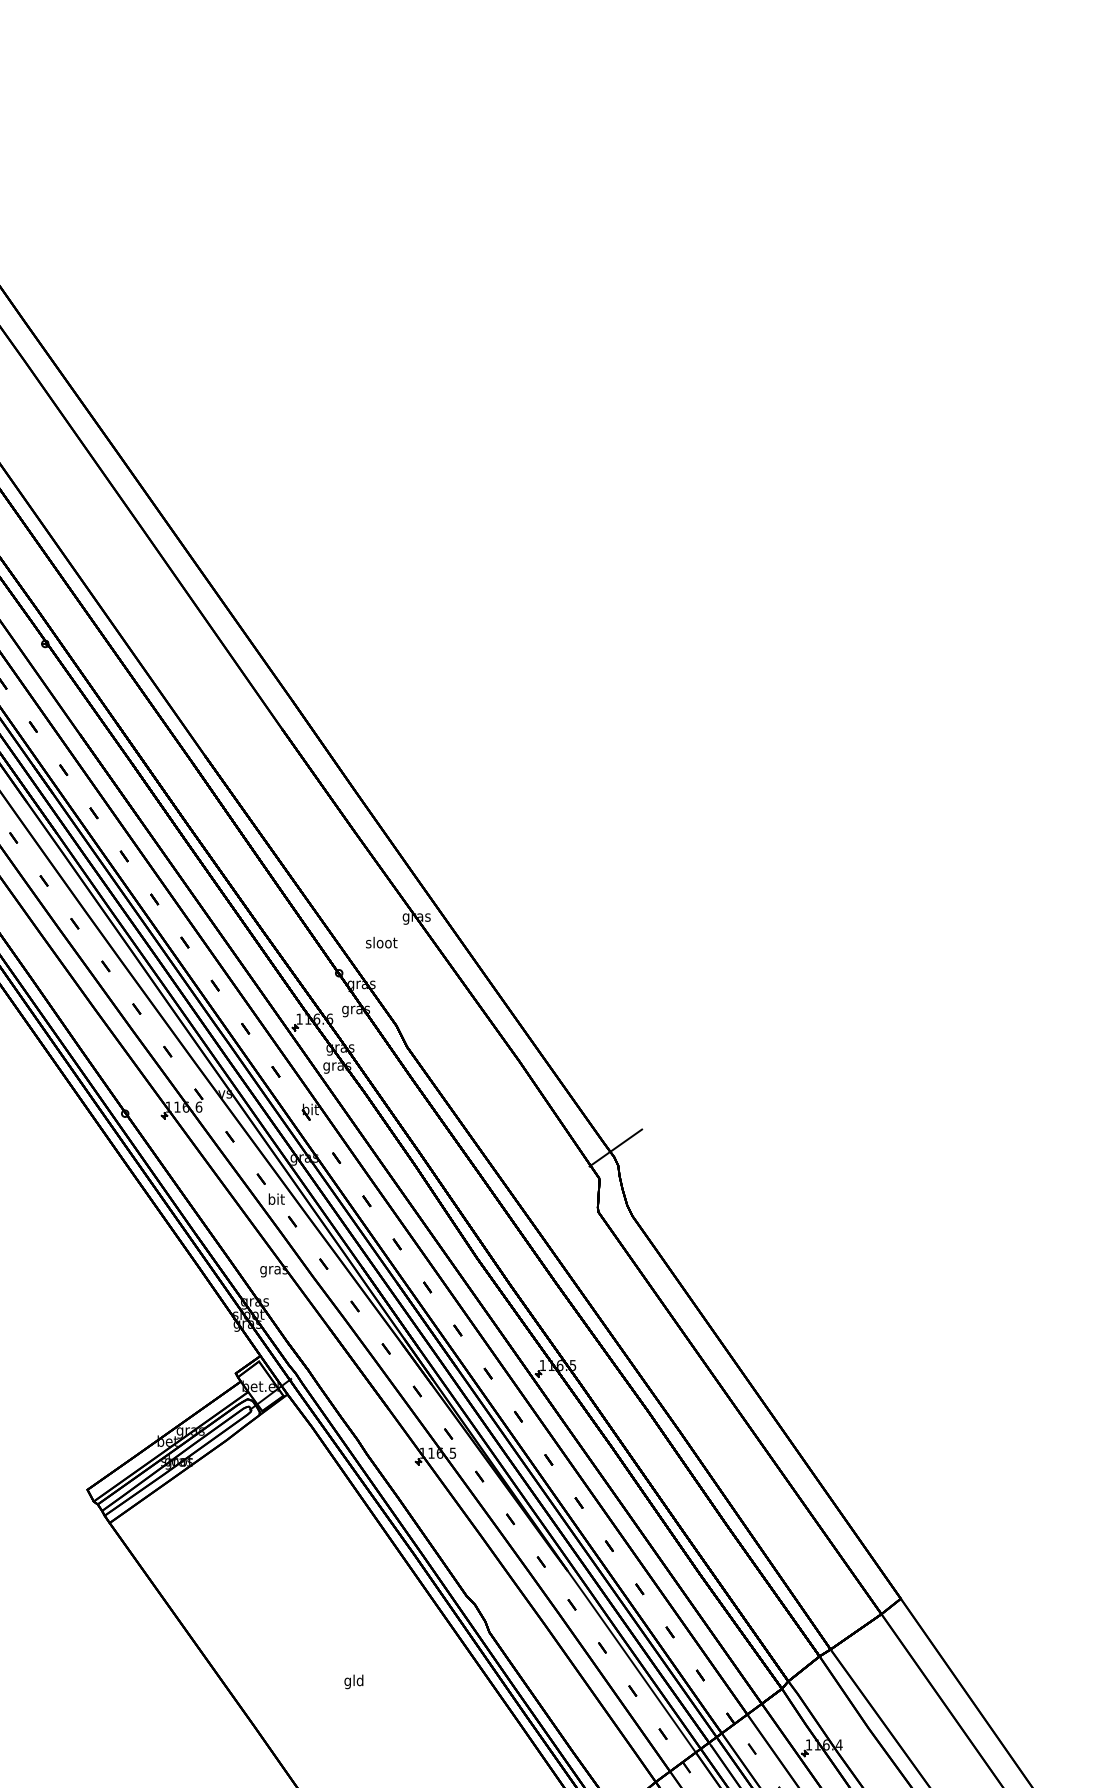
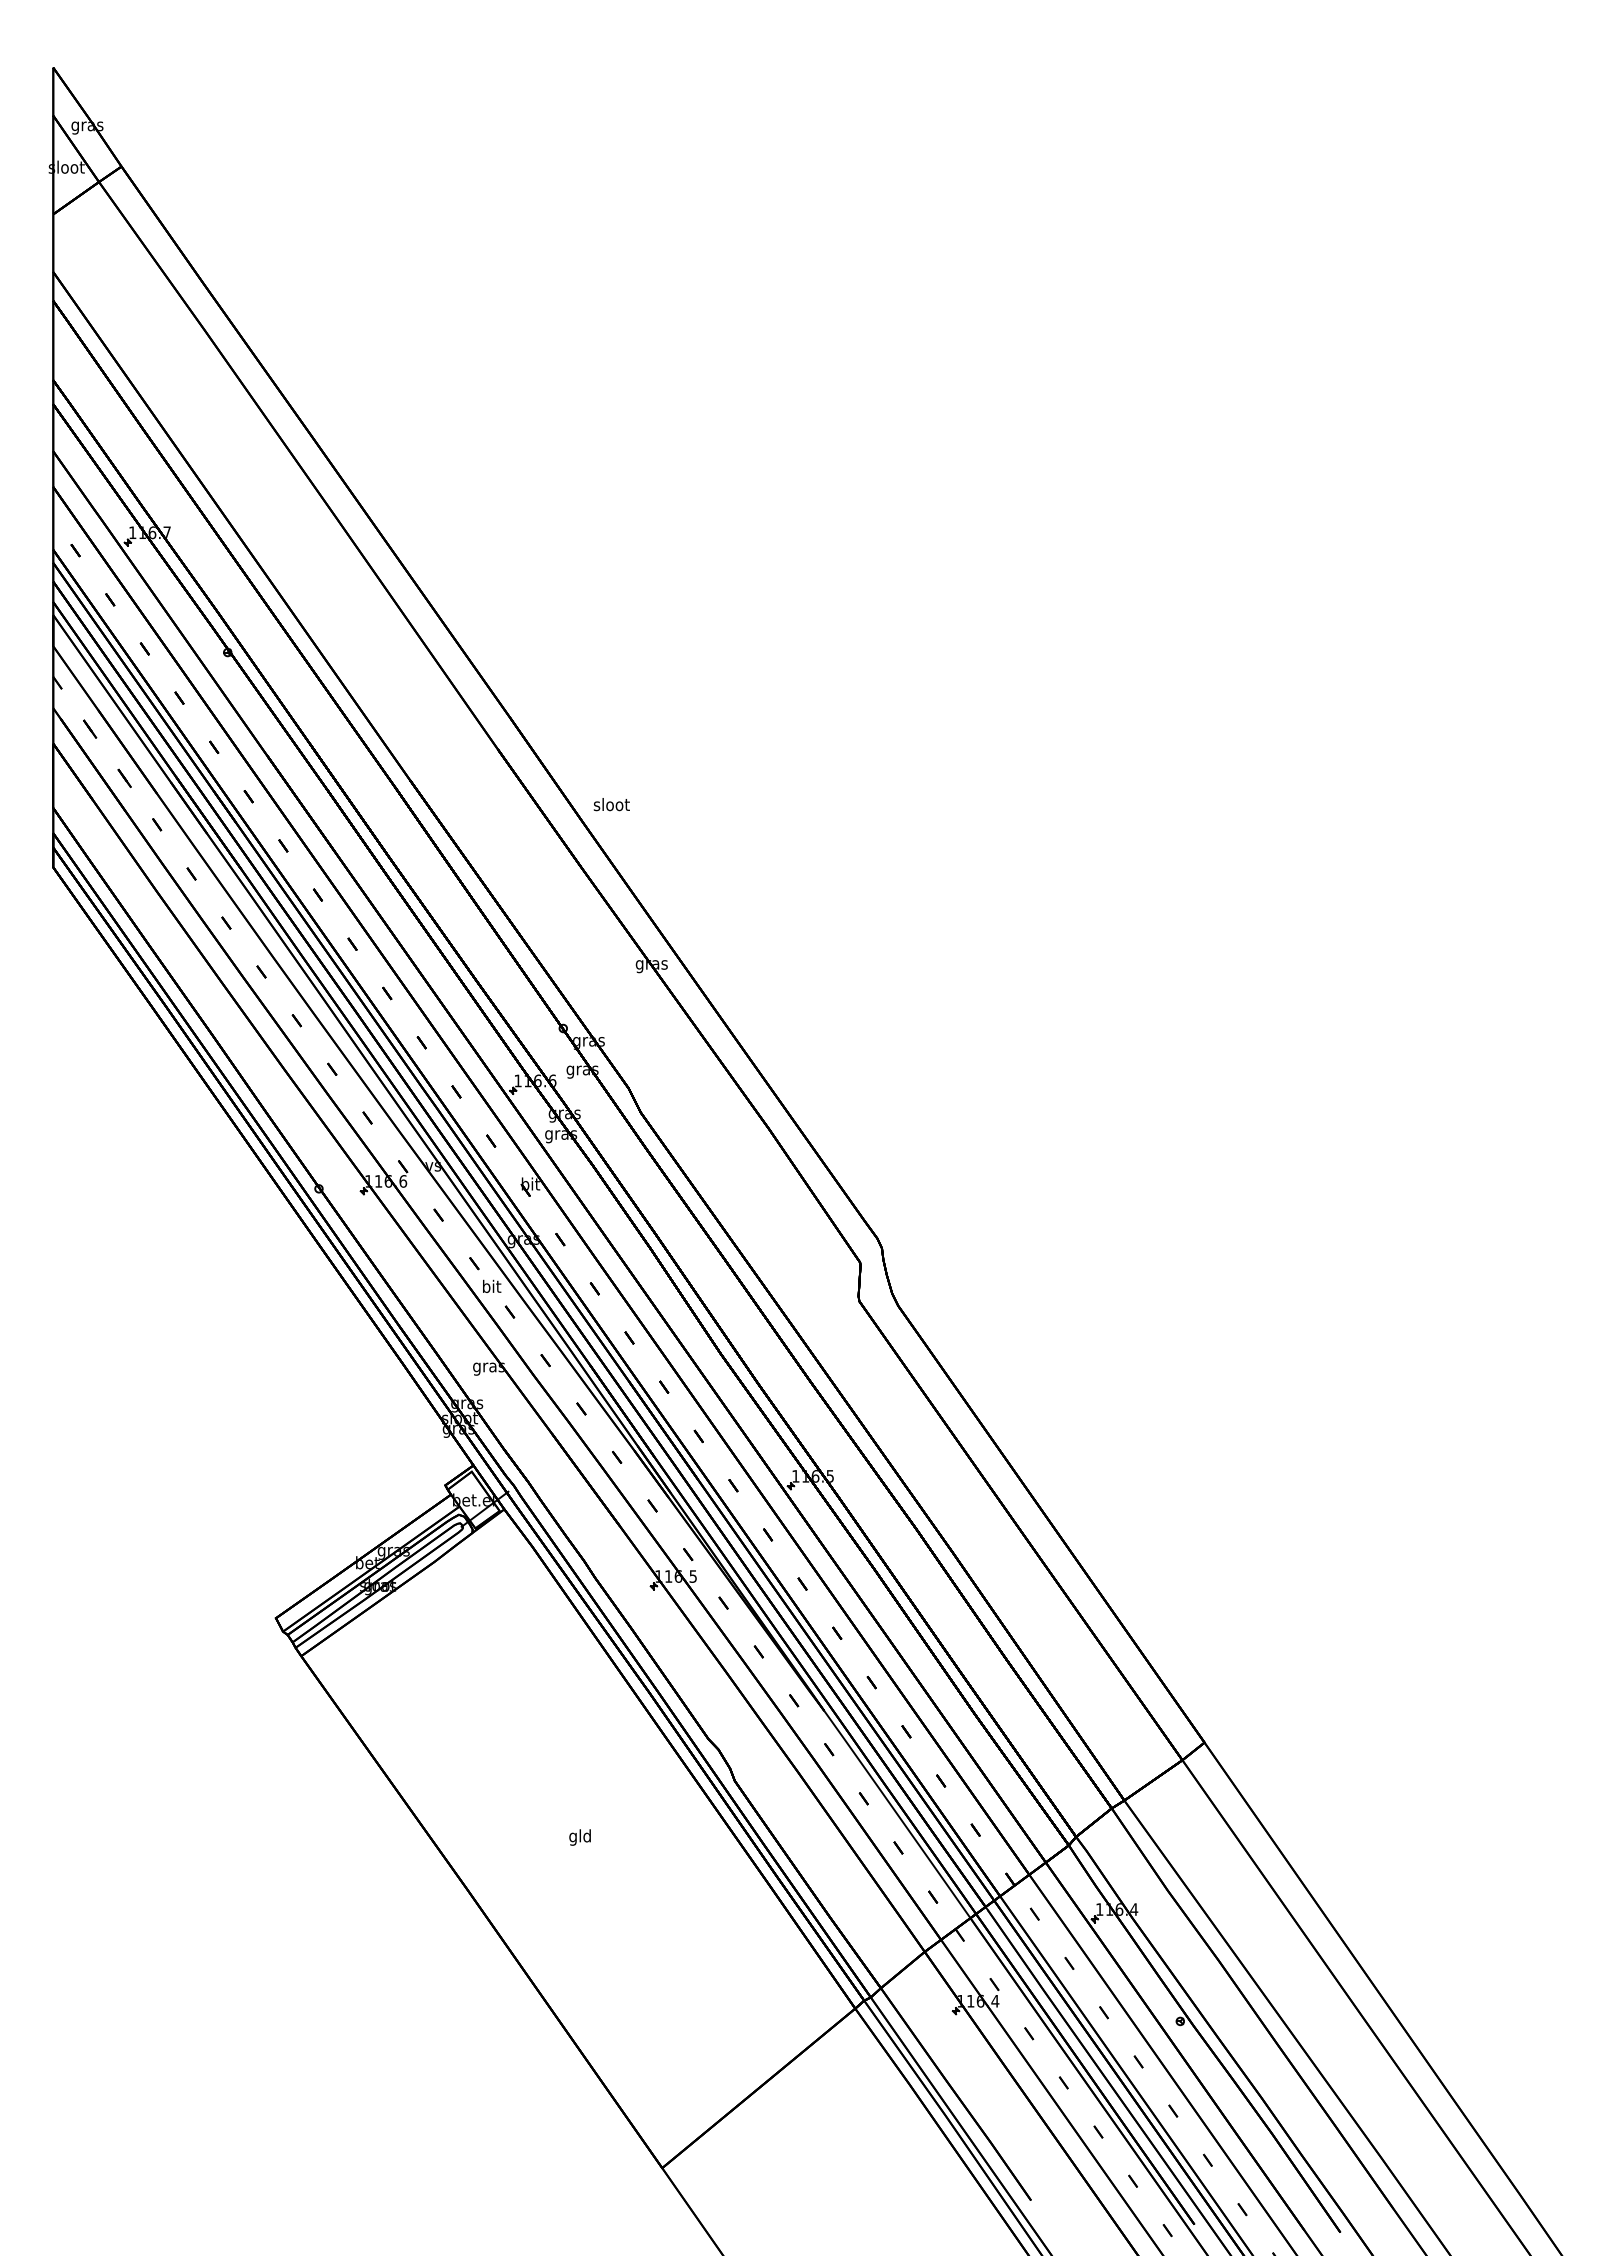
text: (381, 942) -> (611, 804), moved
line: (616, 1147) -> (879, 1227), removed

